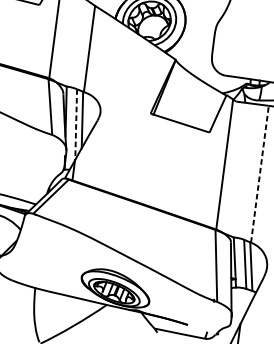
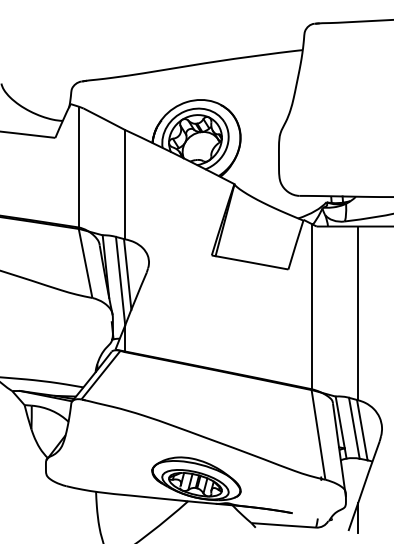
line: (76, 124) -> (120, 281), dashed -> solid
line: (260, 174) -> (358, 313), dashed -> solid

